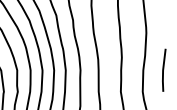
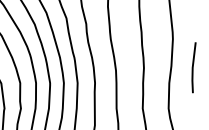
line: (164, 69) -> (194, 66), moved

